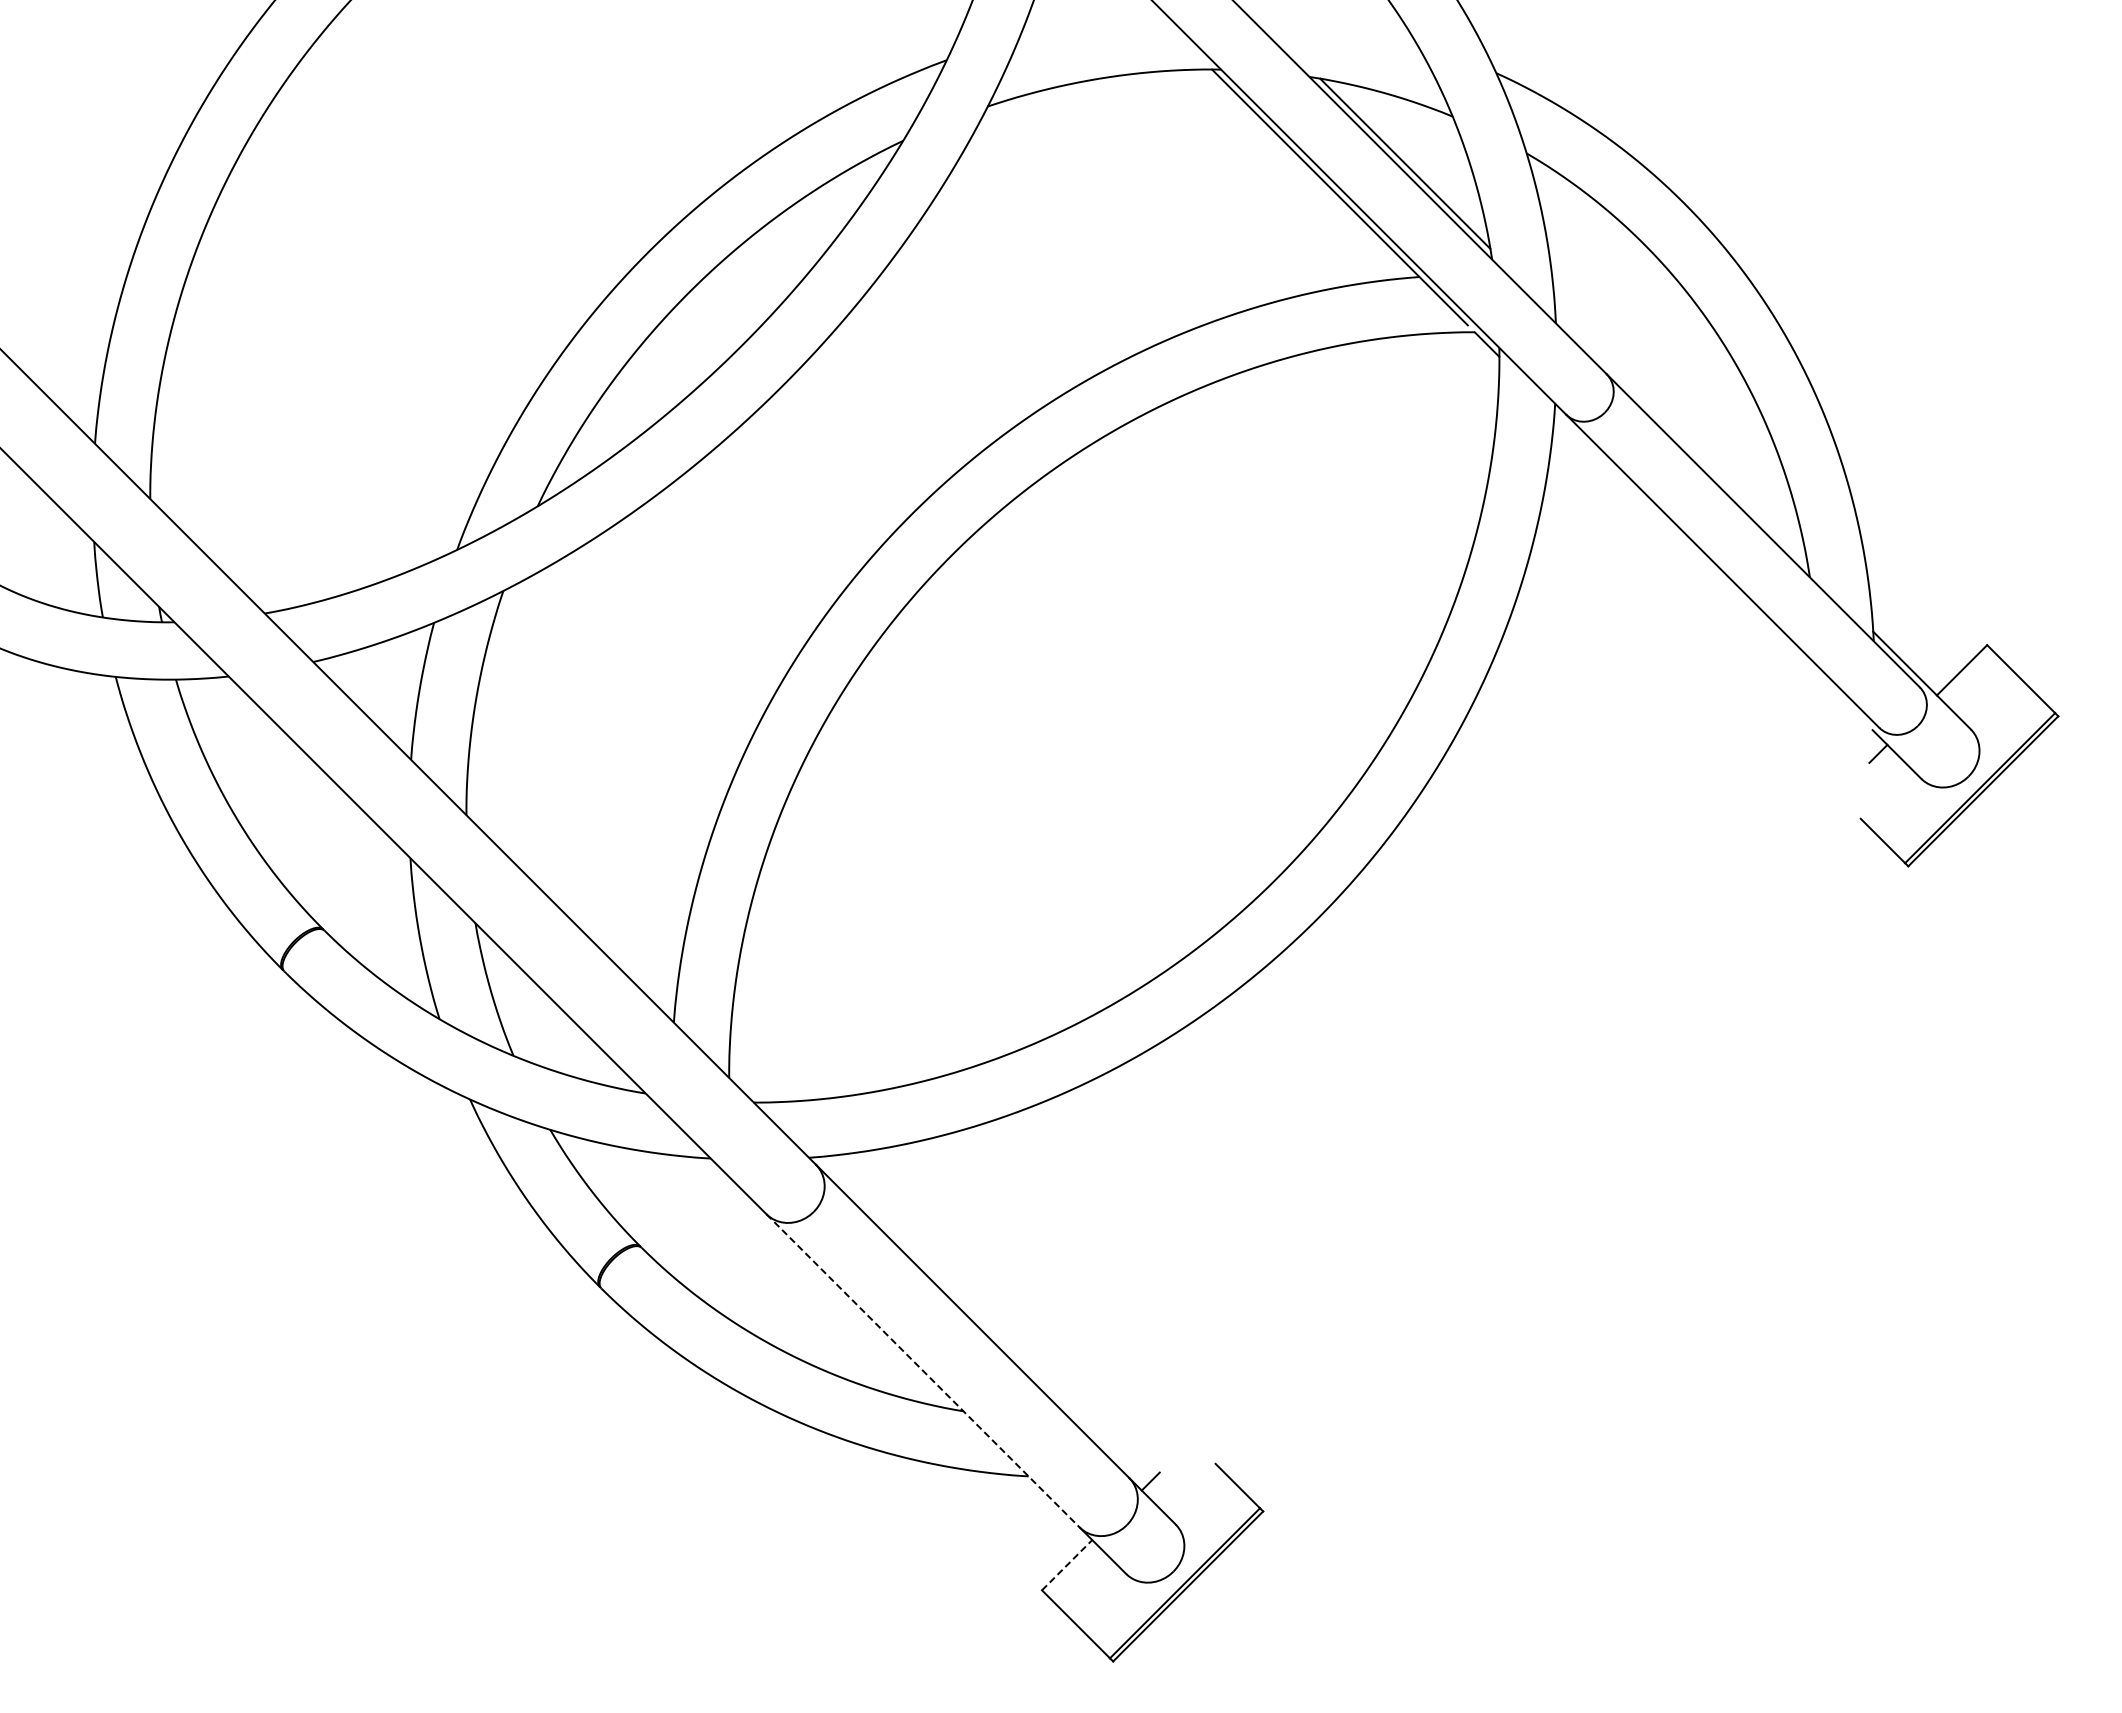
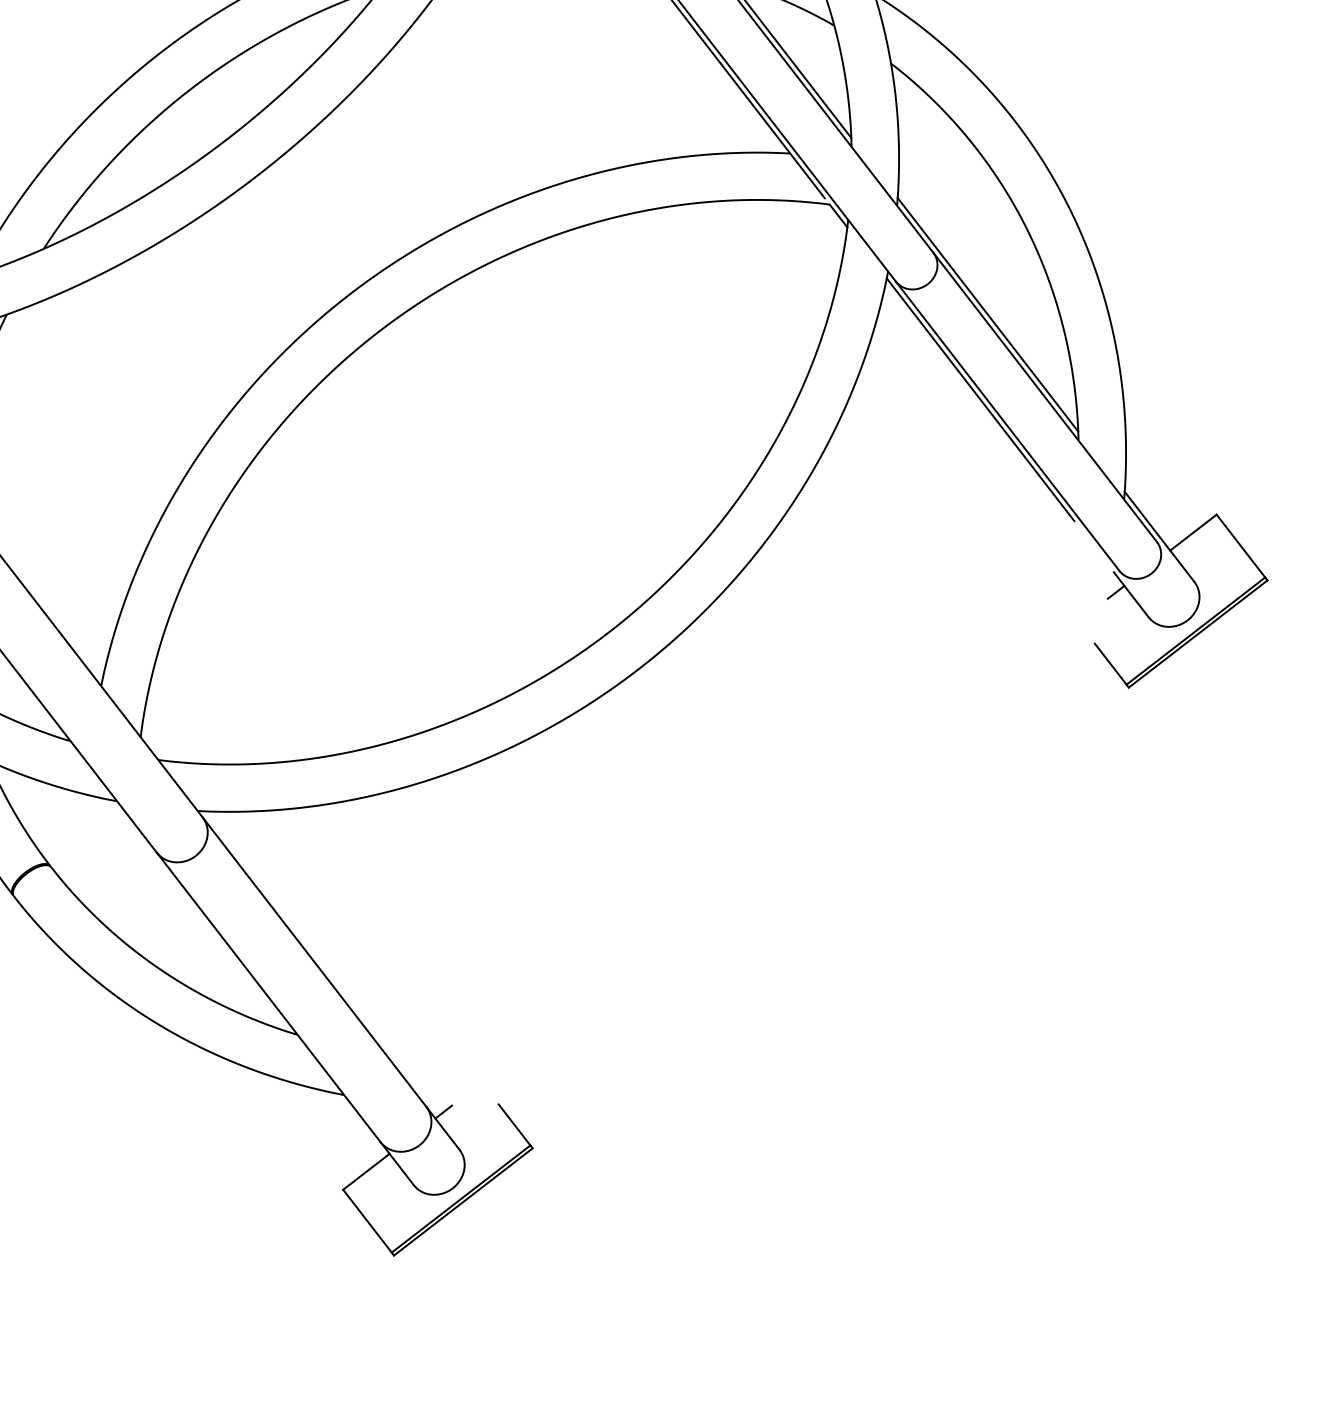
line: (1681, 439) -> (987, 314), added
line: (1685, 543) -> (980, 399), added
line: (923, 1371) -> (269, 998), dashed -> solid
line: (1067, 1565) -> (366, 1172), dashed -> solid

